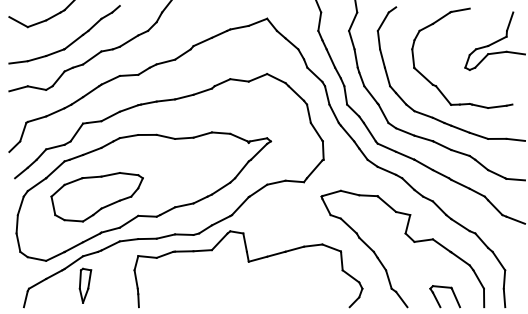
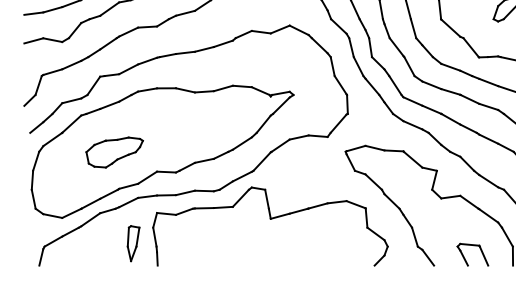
part: (96, 197) -> (114, 152), size x0.6
part: (85, 285) -> (133, 243), moved

